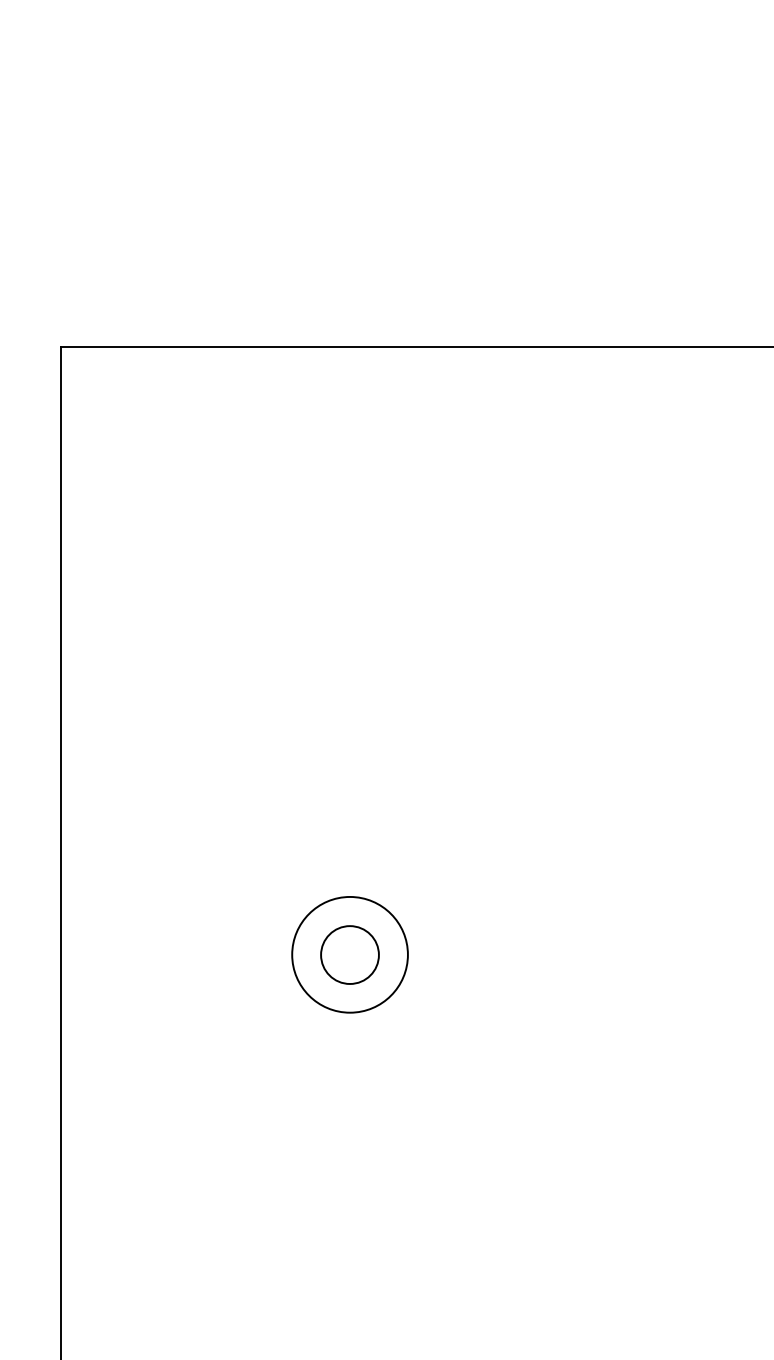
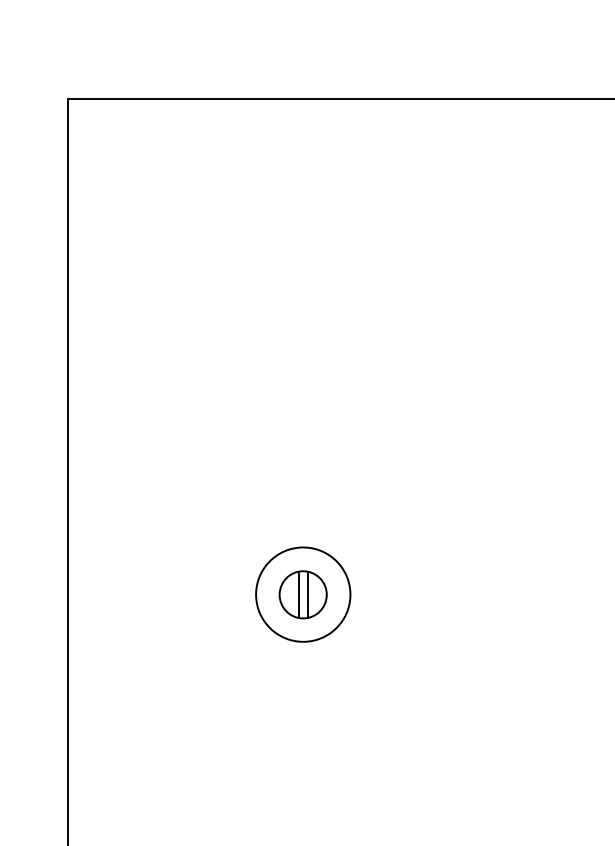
line: (344, 954) -> (298, 594), added
line: (356, 954) -> (308, 594), added

